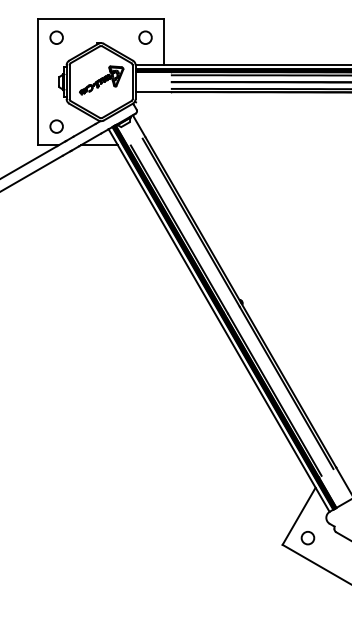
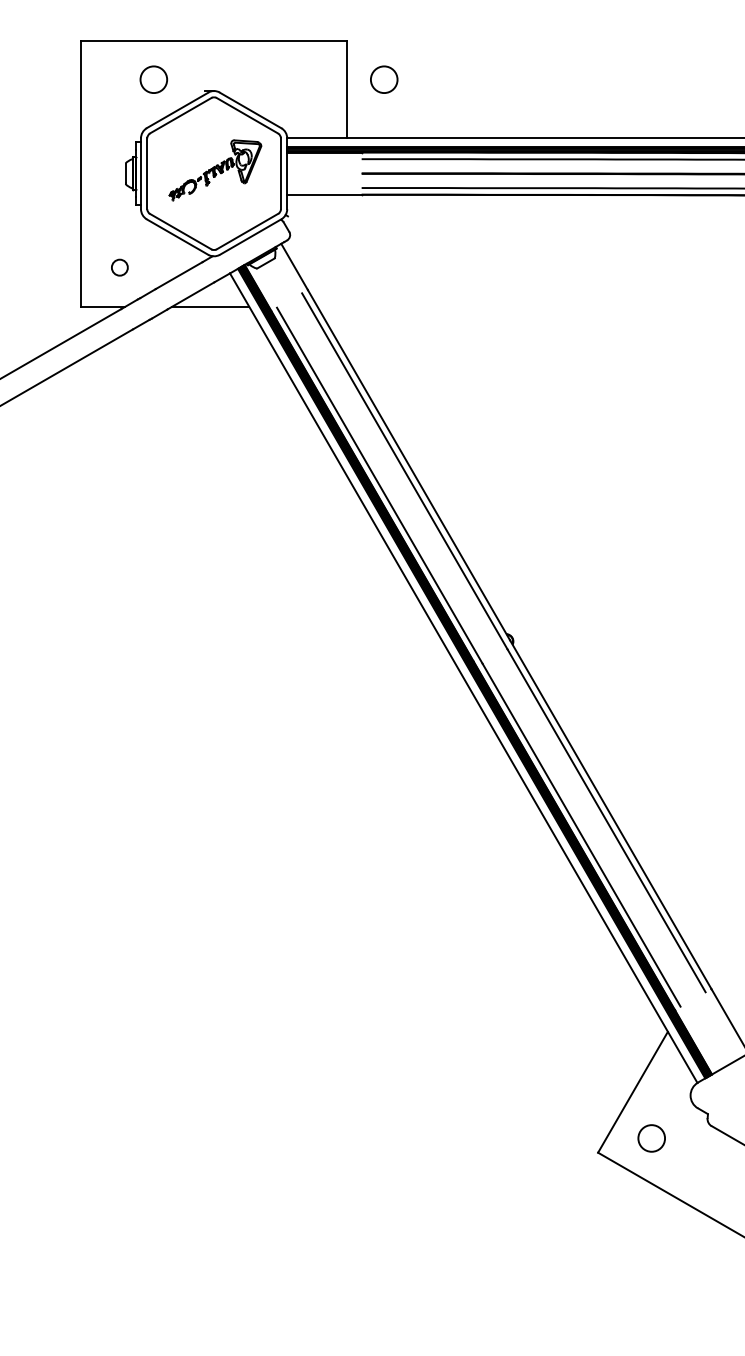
circle: (56, 37) -> (153, 79), moved
circle: (145, 37) -> (384, 79), moved
circle: (56, 126) -> (119, 267), size x0.6

